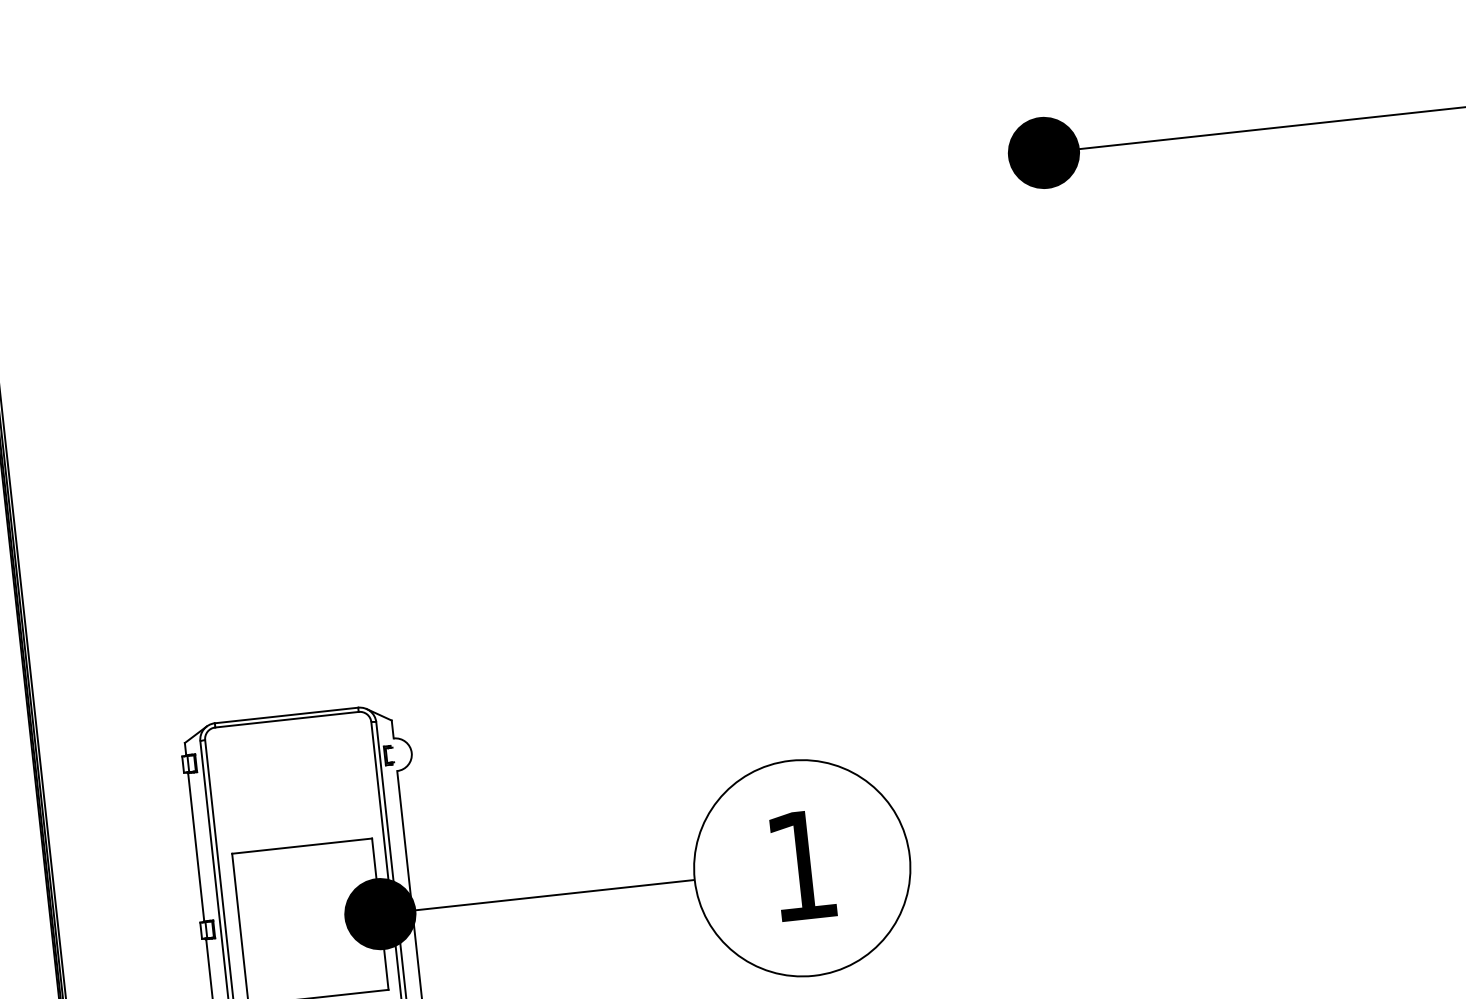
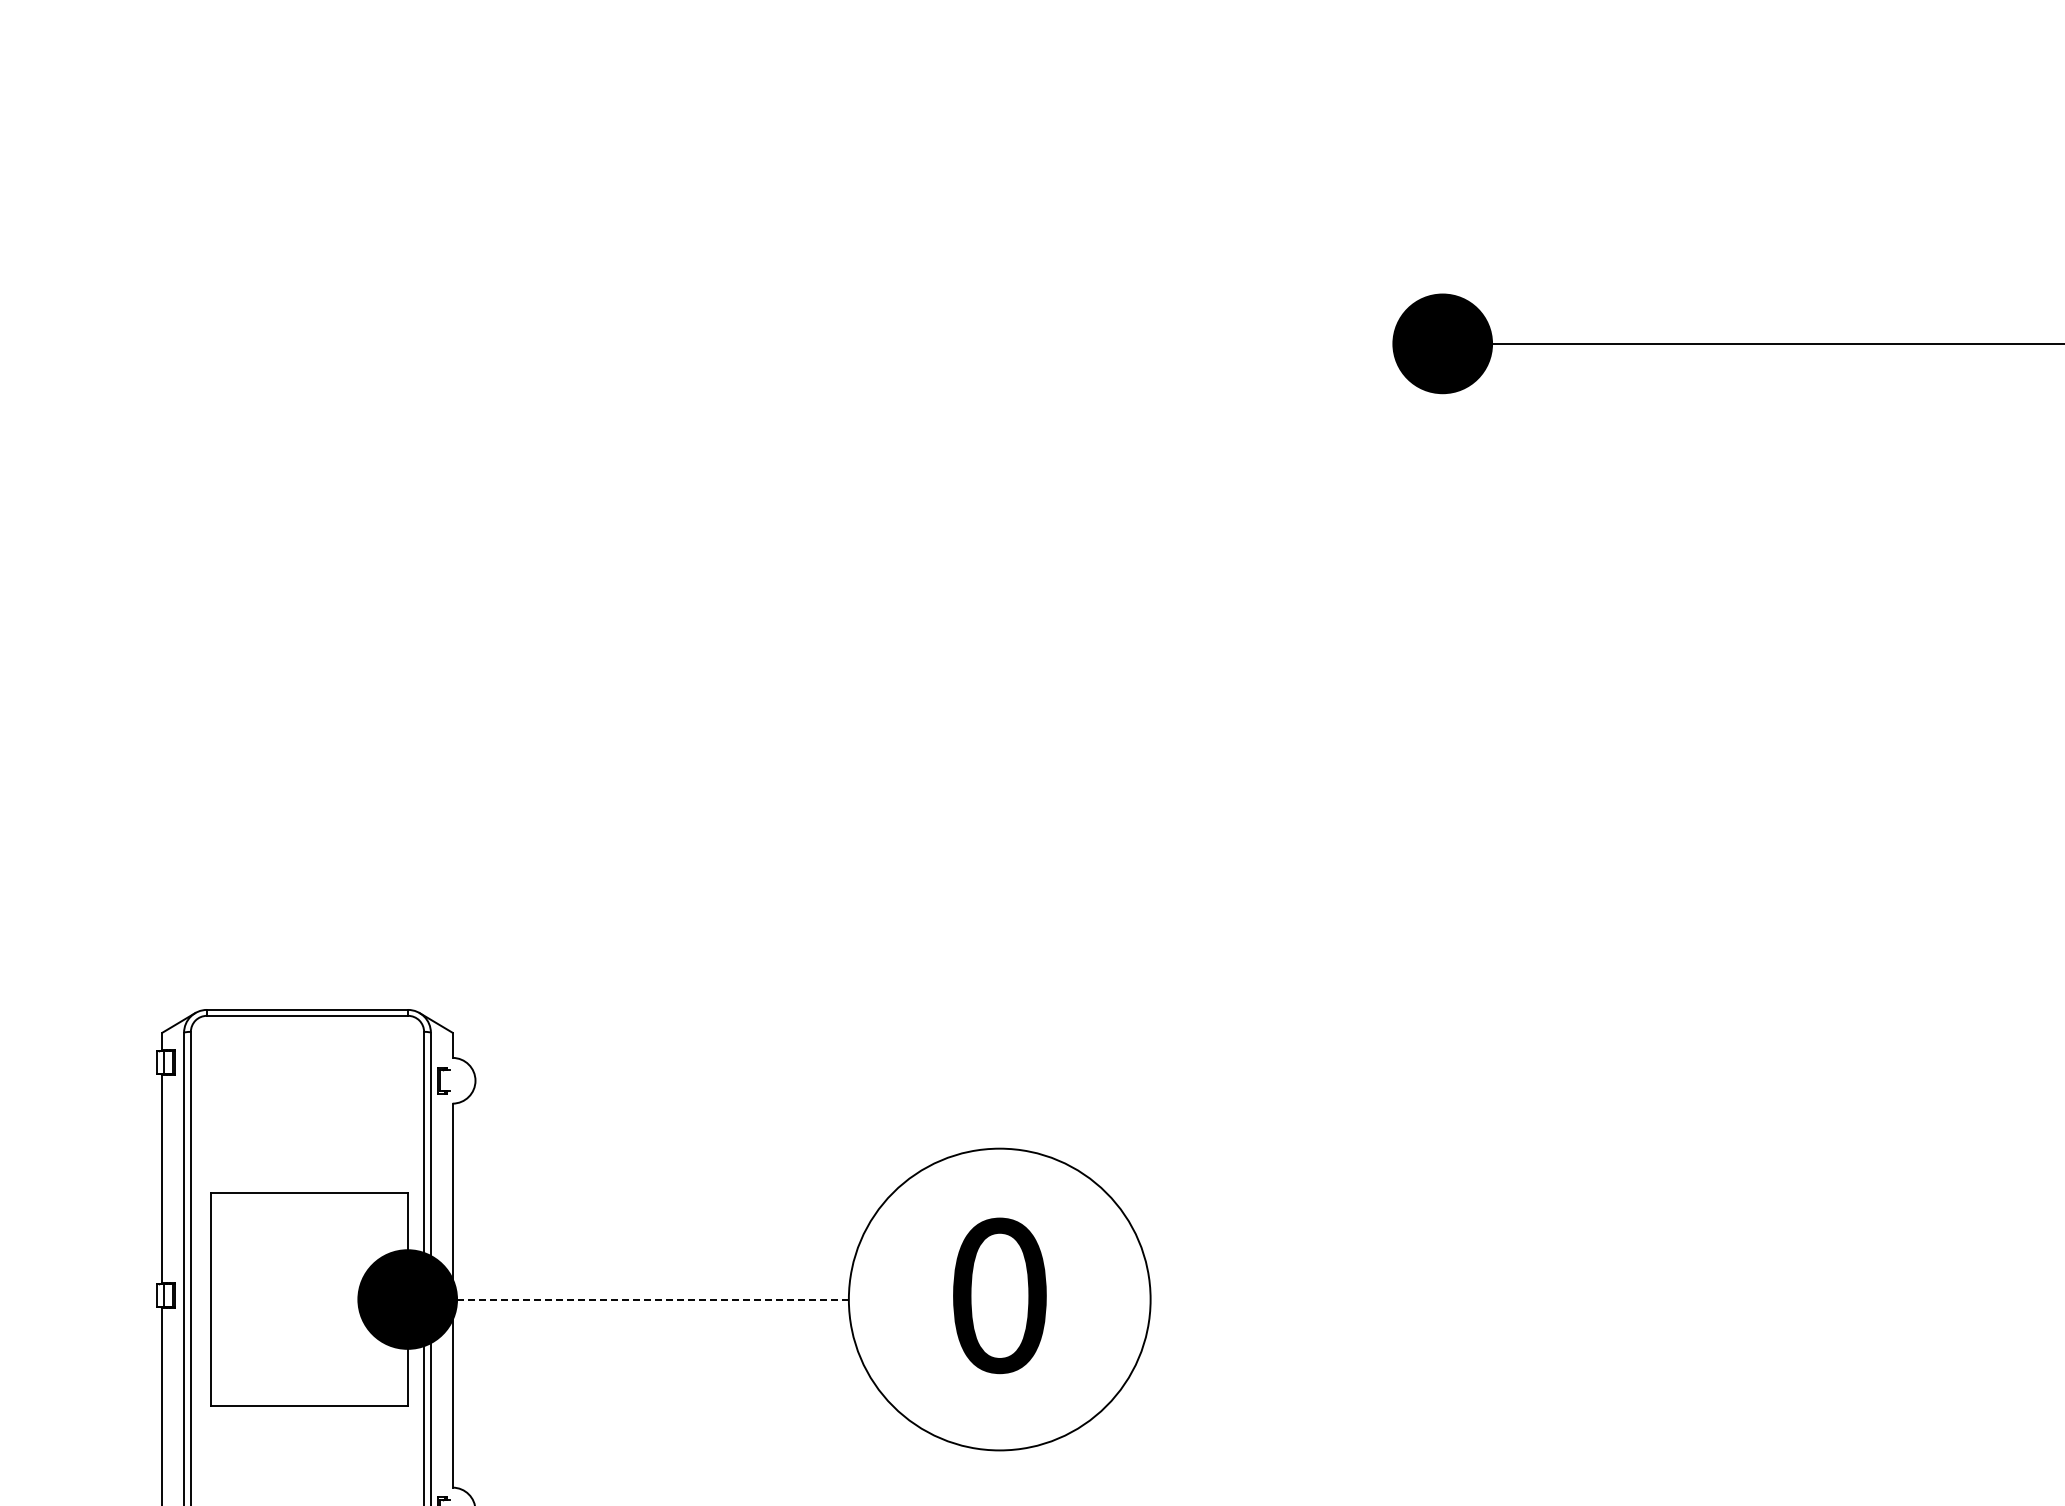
text: (801, 865) -> (999, 1295), 1 -> 0
line: (537, 896) -> (628, 1299), solid -> dashed

